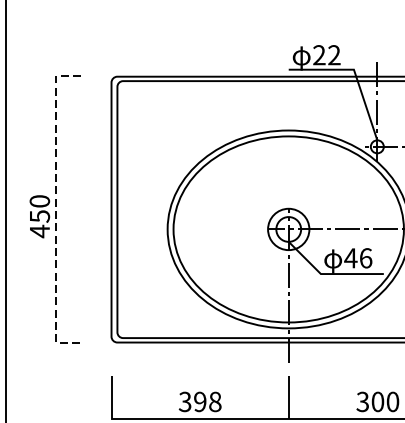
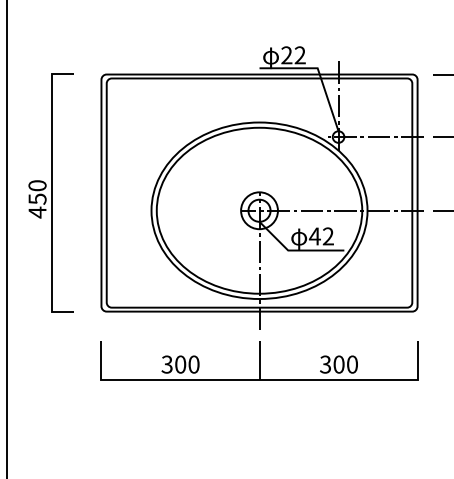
line: (55, 210) -> (51, 193), dashed -> solid
text: (366, 258) -> (328, 236), 46 -> 42
text: (207, 401) -> (187, 364), 398 -> 300

